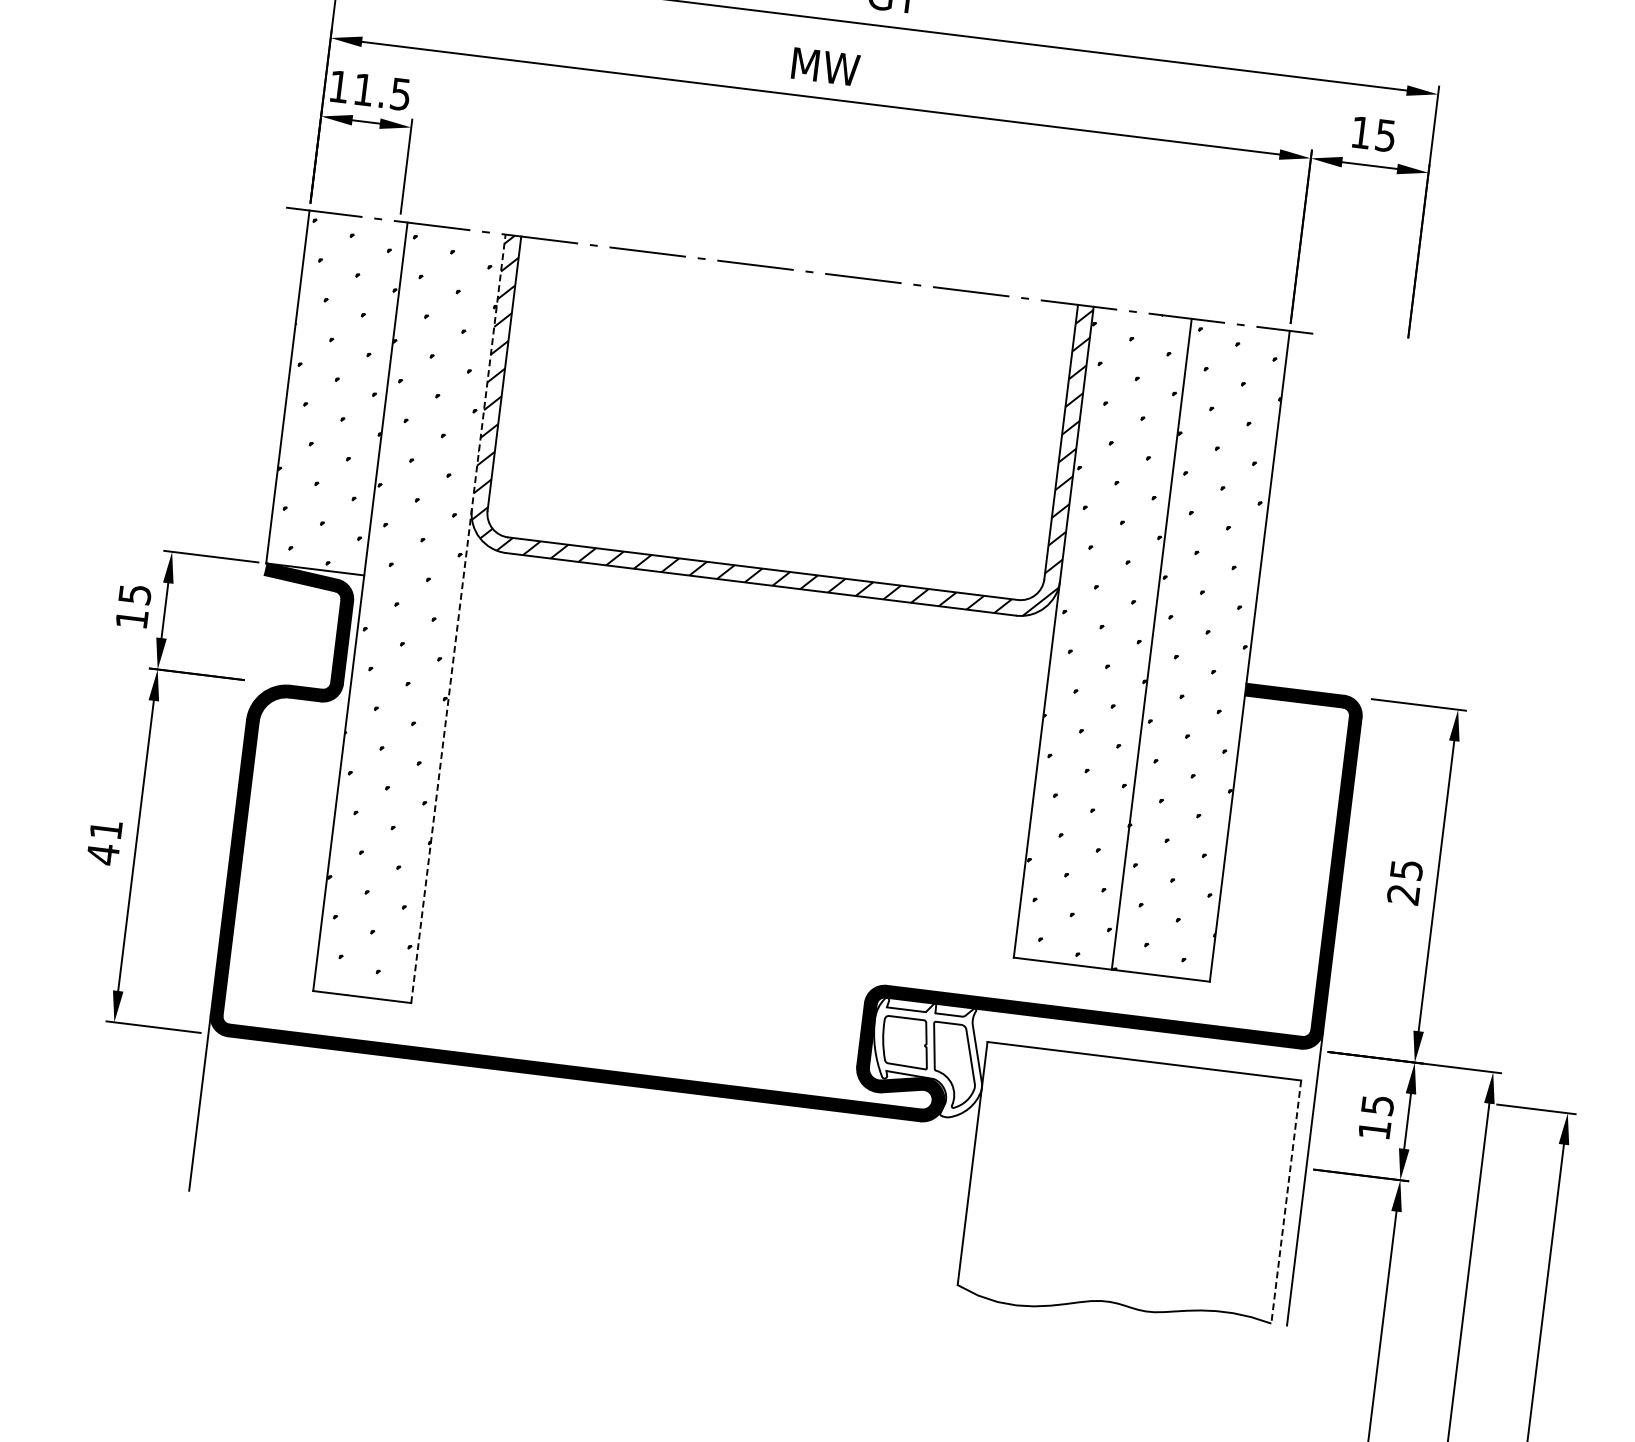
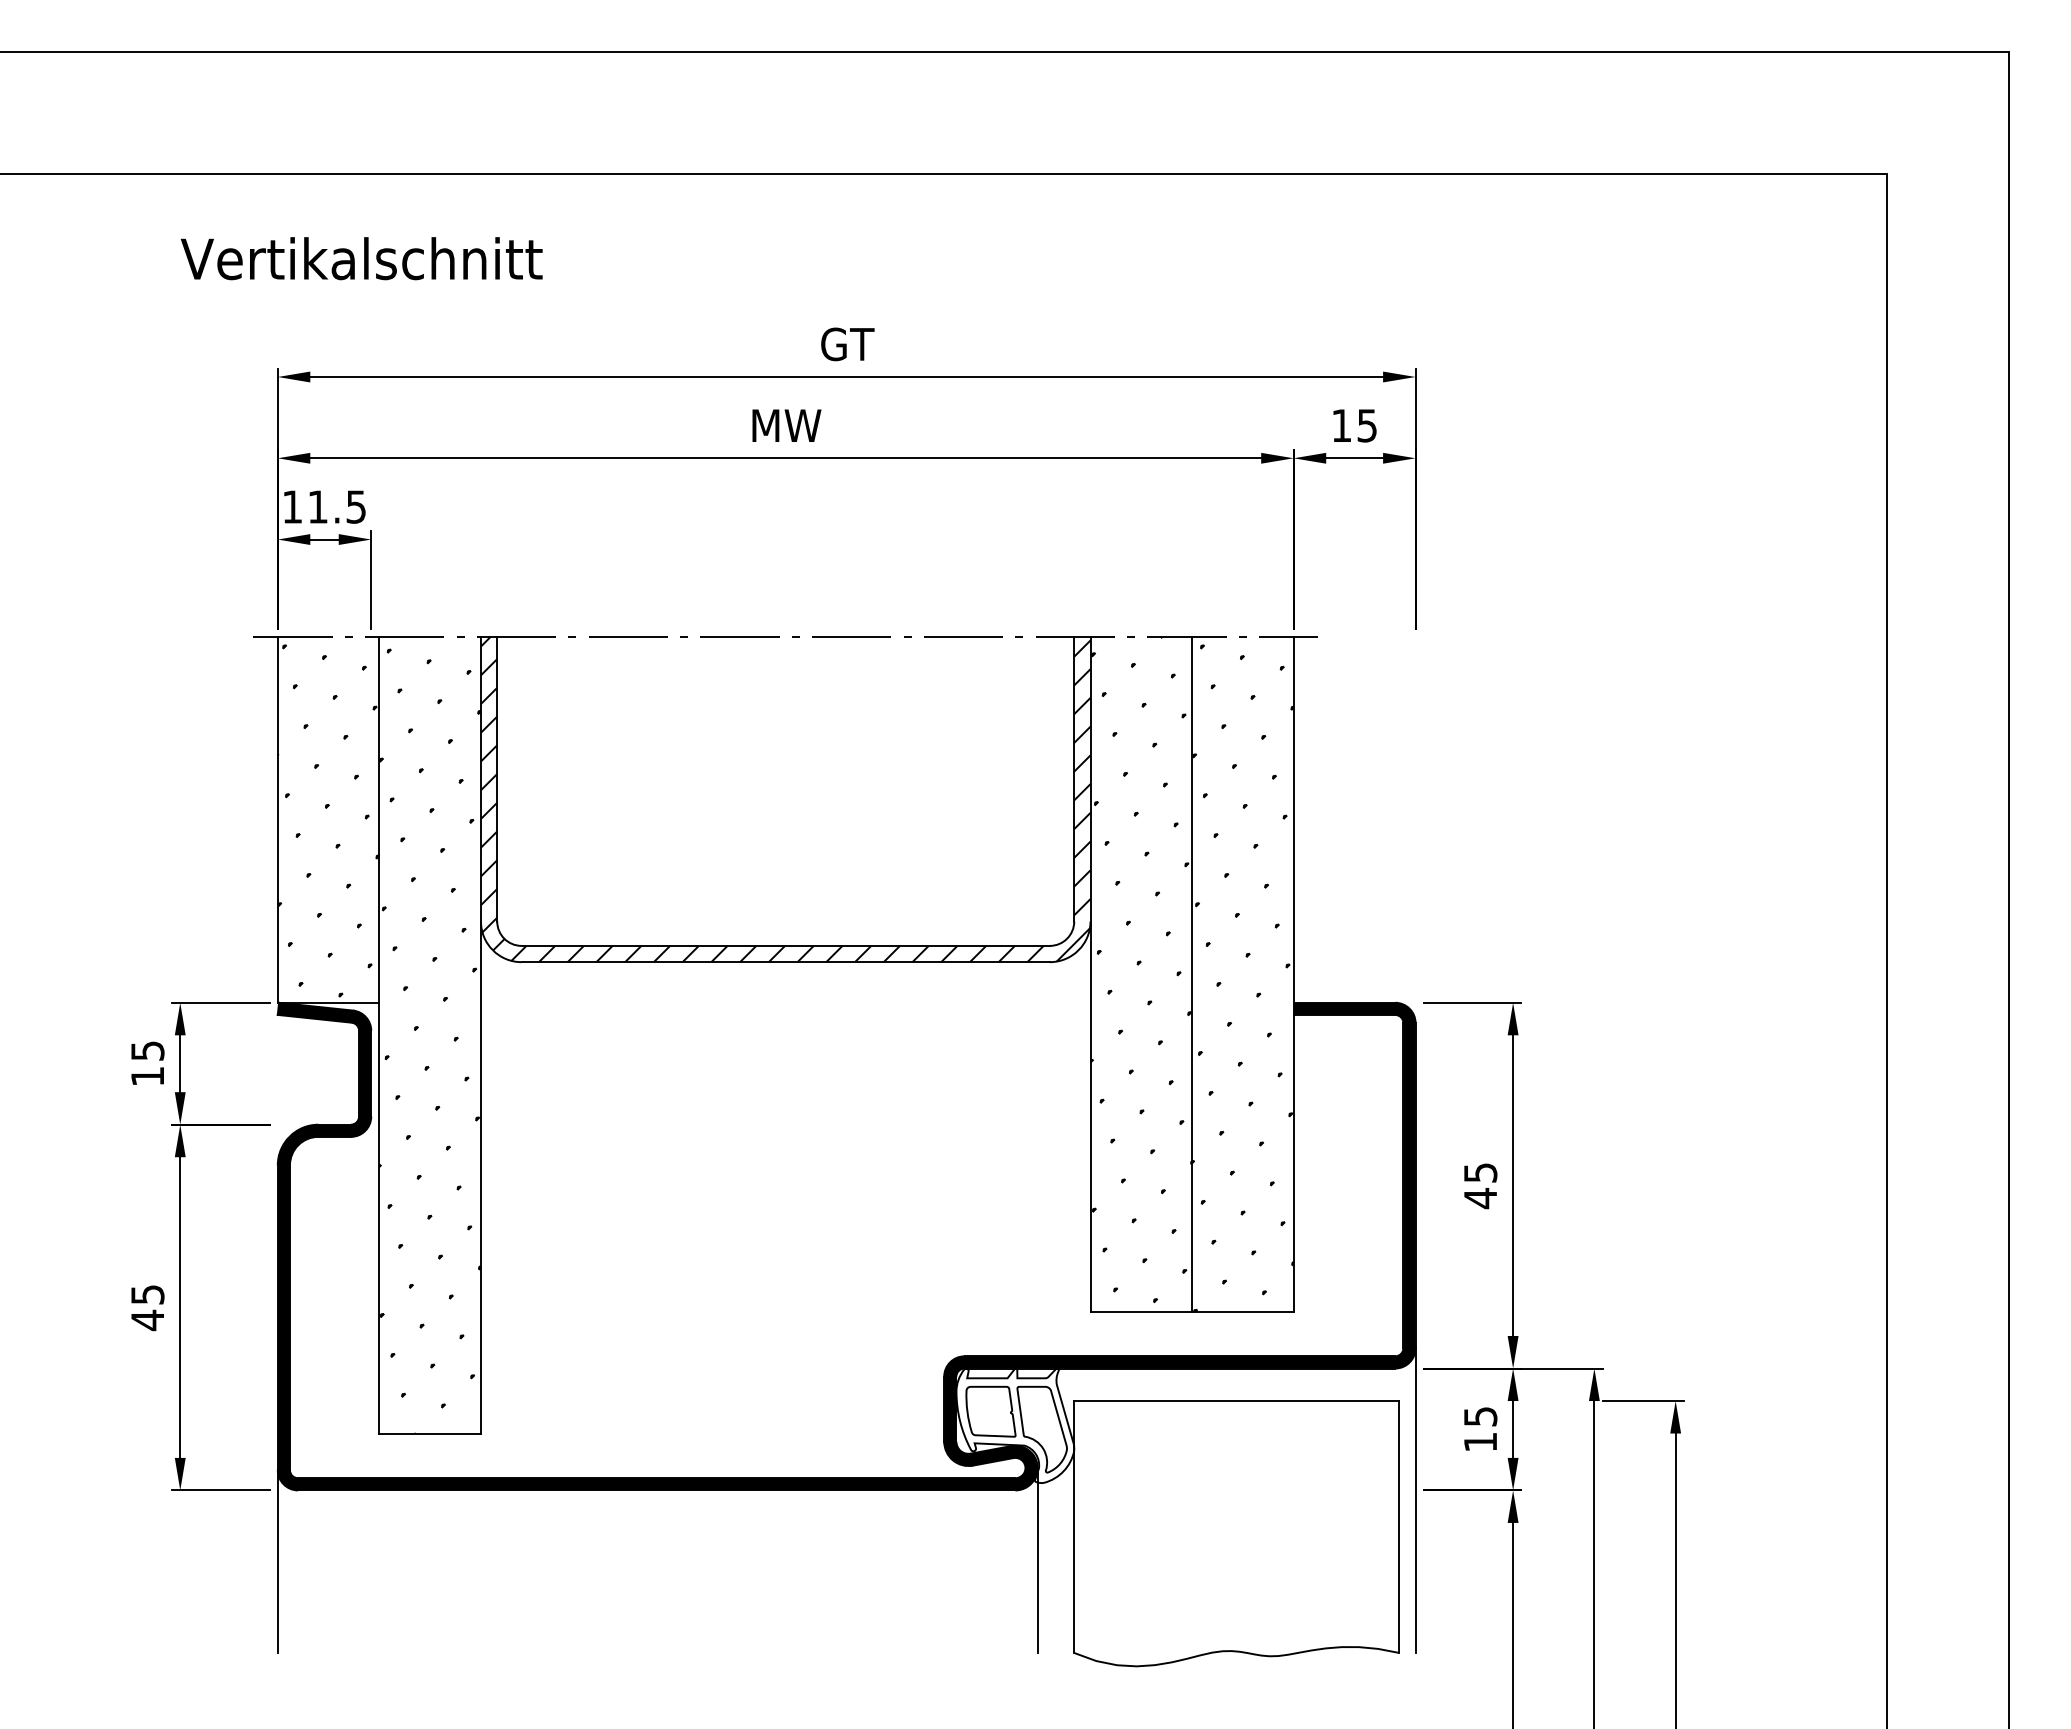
line: (458, 618) -> (480, 1034), dashed -> solid
text: (105, 829) -> (147, 1294), 41 -> 45
text: (1402, 894) -> (1479, 1198), 25 -> 45
line: (933, 1191) -> (1037, 1560), added
line: (1286, 1202) -> (1399, 1527), dashed -> solid

